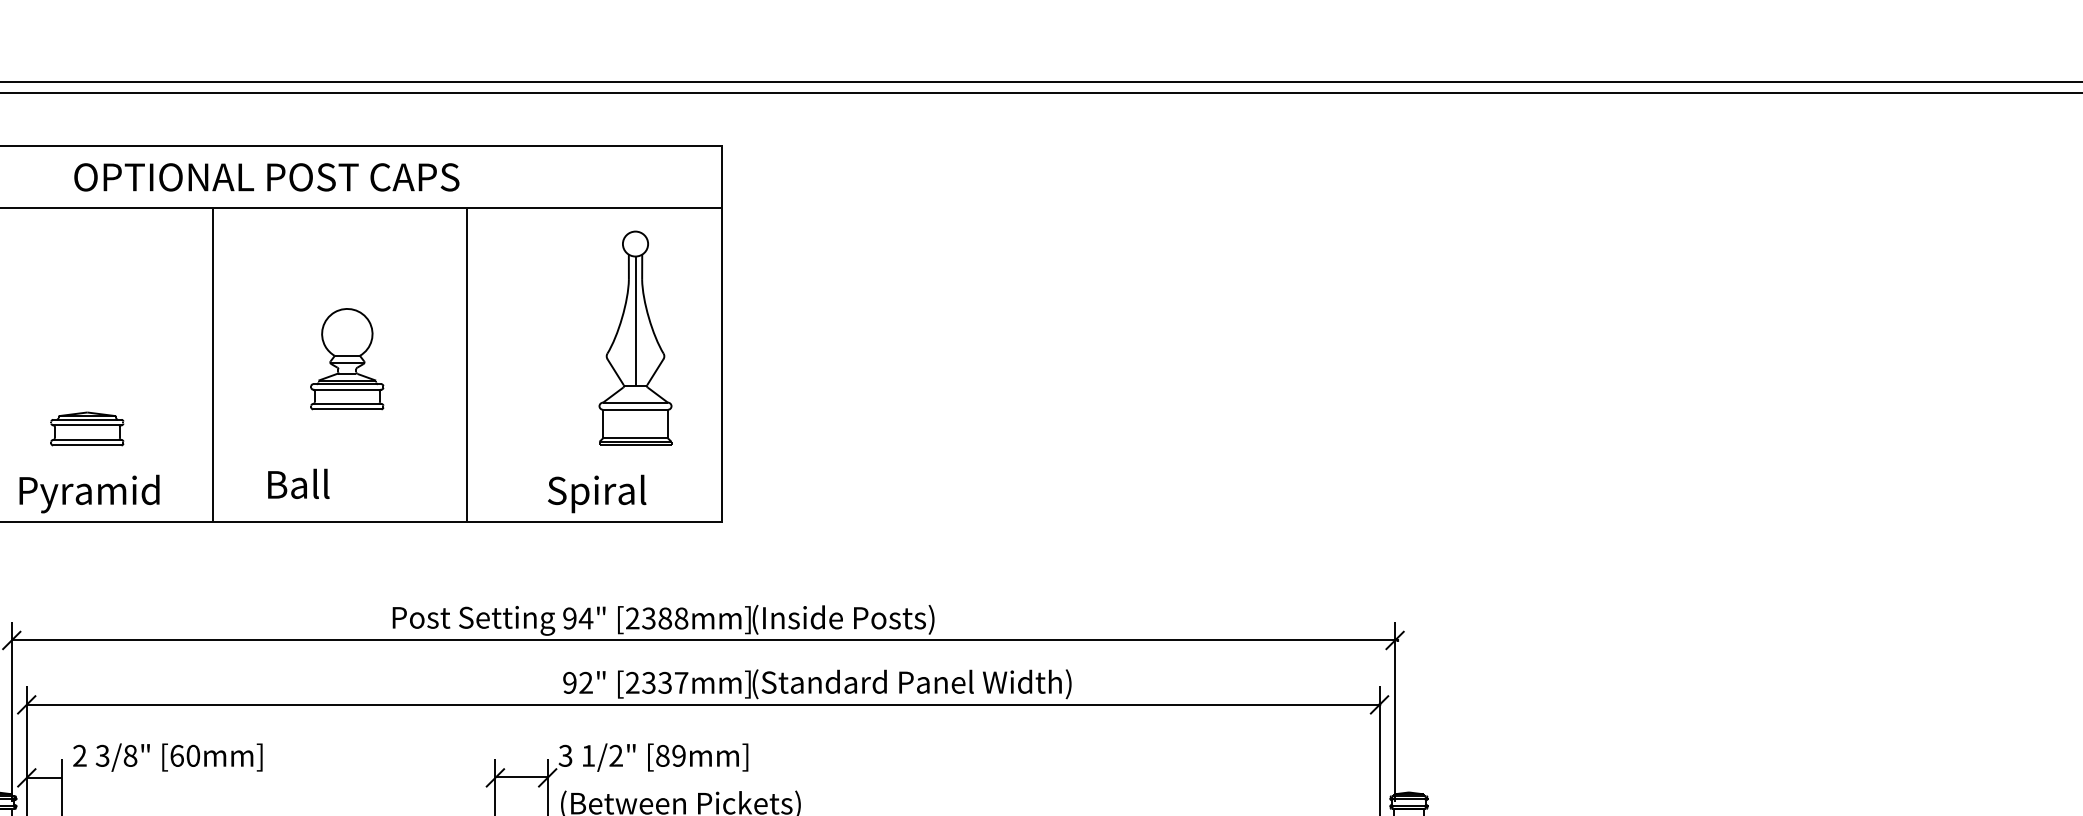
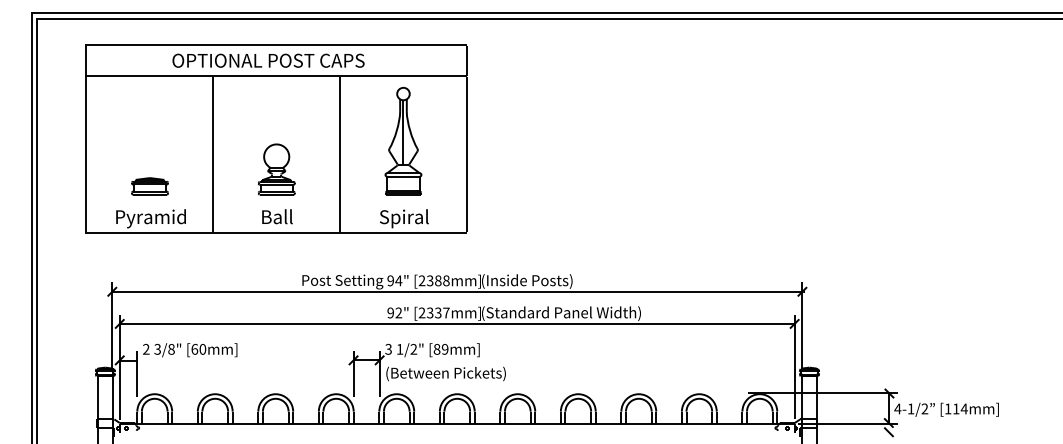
text: (266, 176) -> (268, 60), moved
part: (635, 337) -> (403, 140), moved
part: (346, 359) -> (276, 169), moved
text: (298, 483) -> (277, 216), moved

